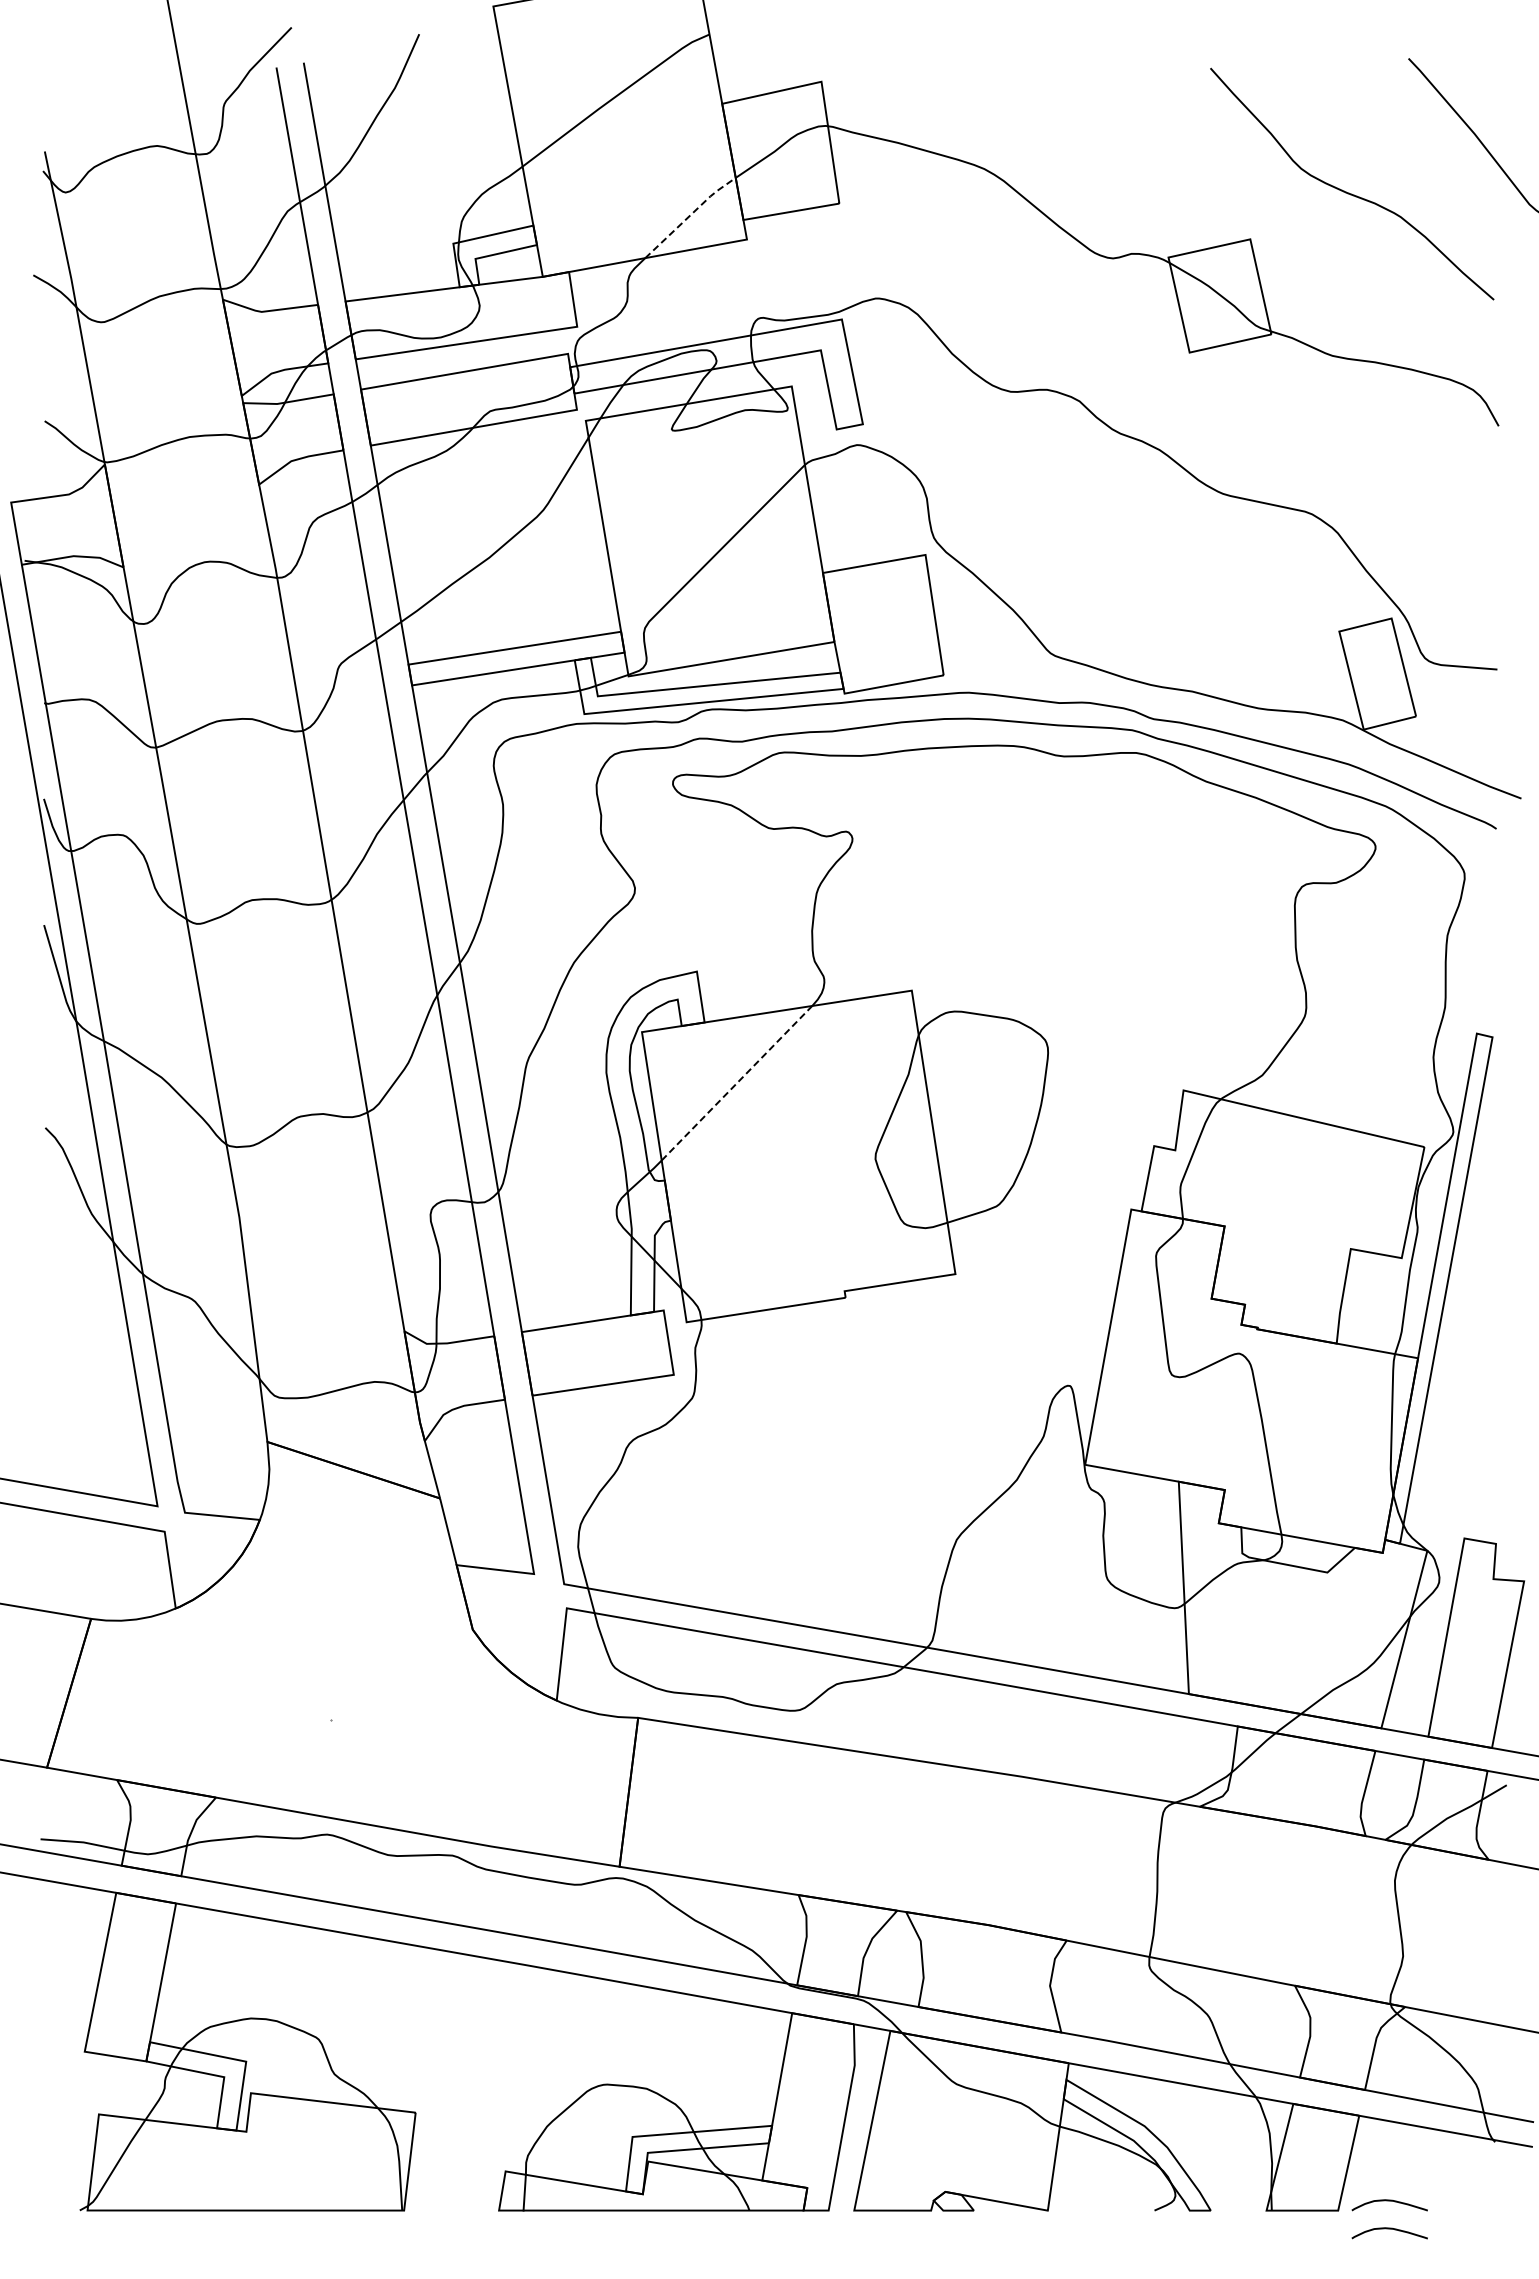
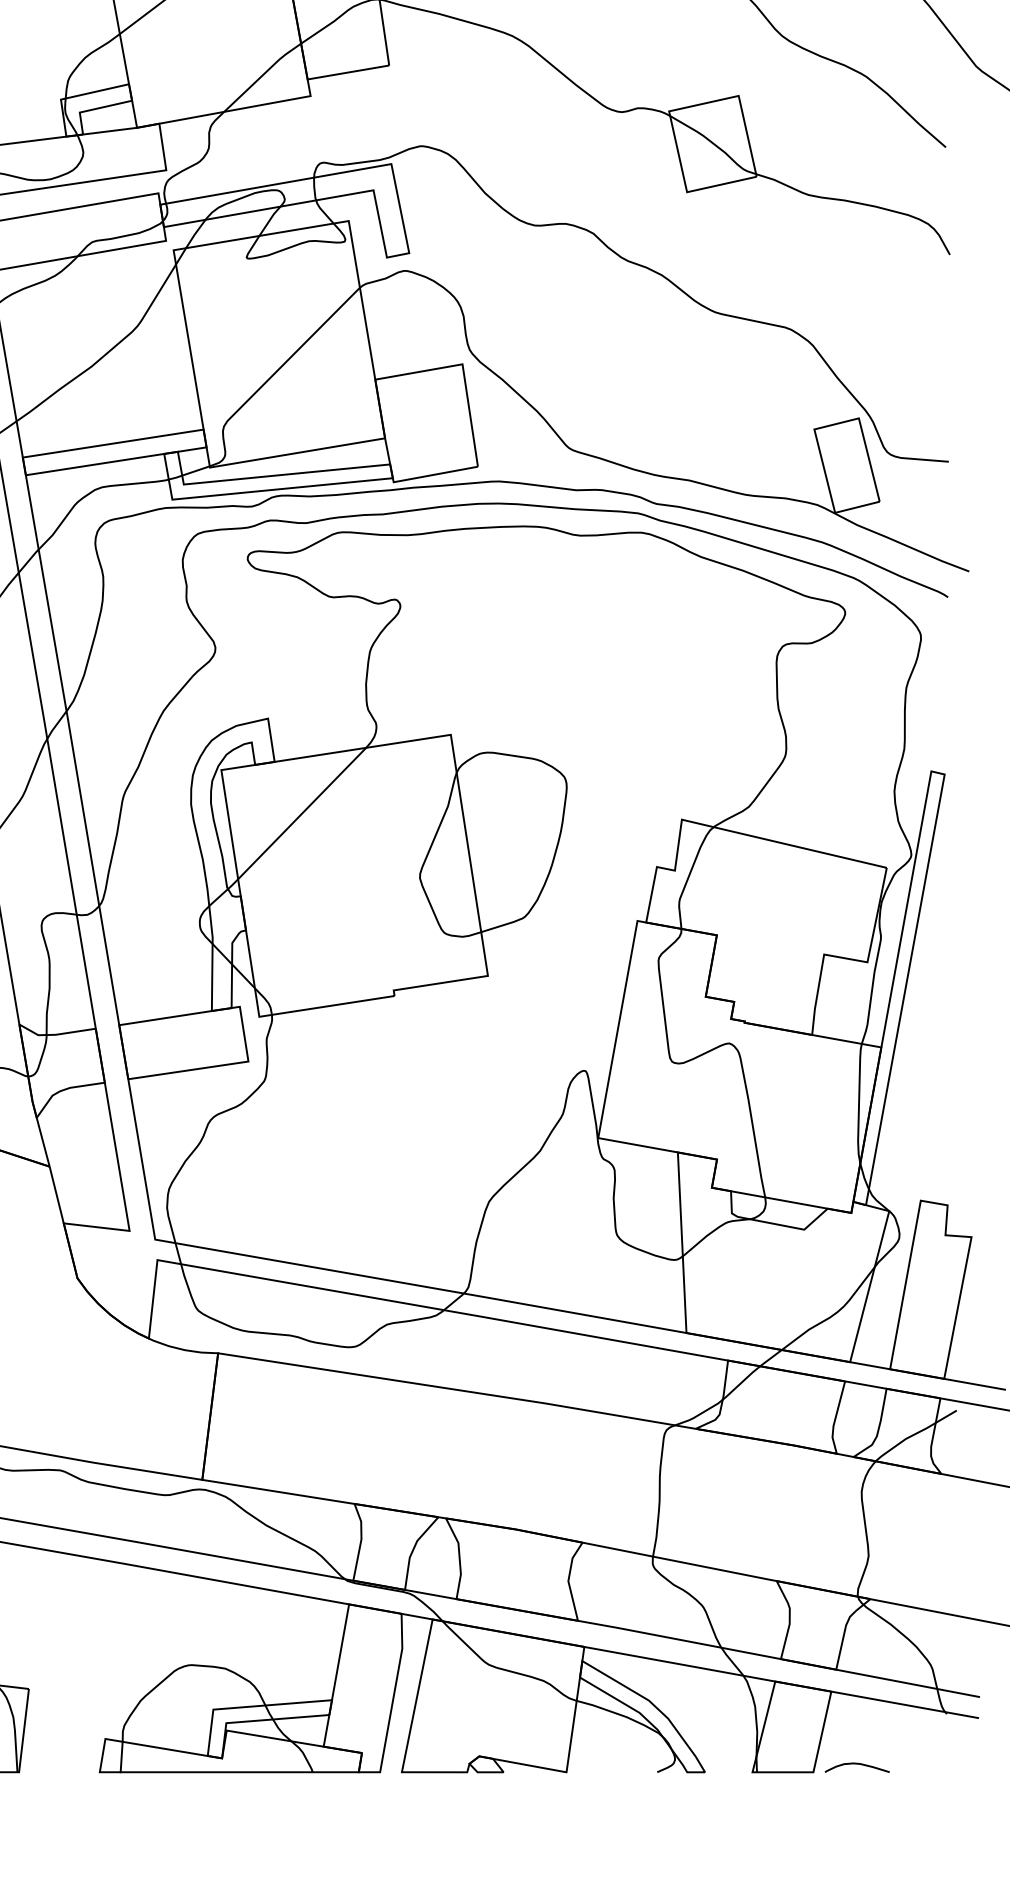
line: (690, 214) -> (262, 74), dashed -> solid
line: (737, 1083) -> (302, 813), dashed -> solid
curve: (1389, 2229) -> (857, 1788), removed

